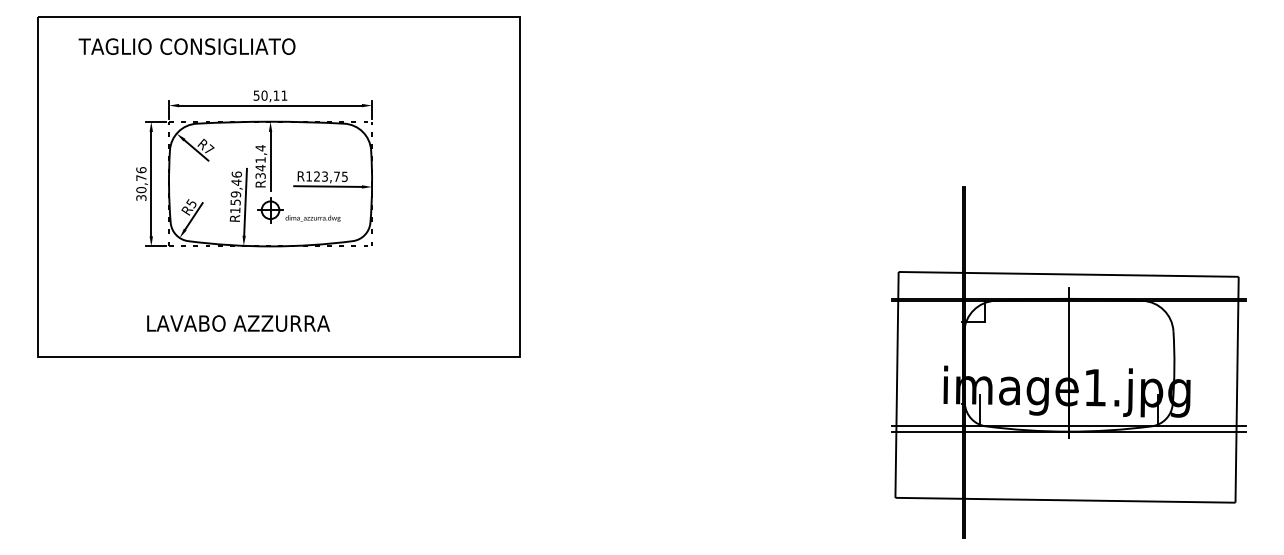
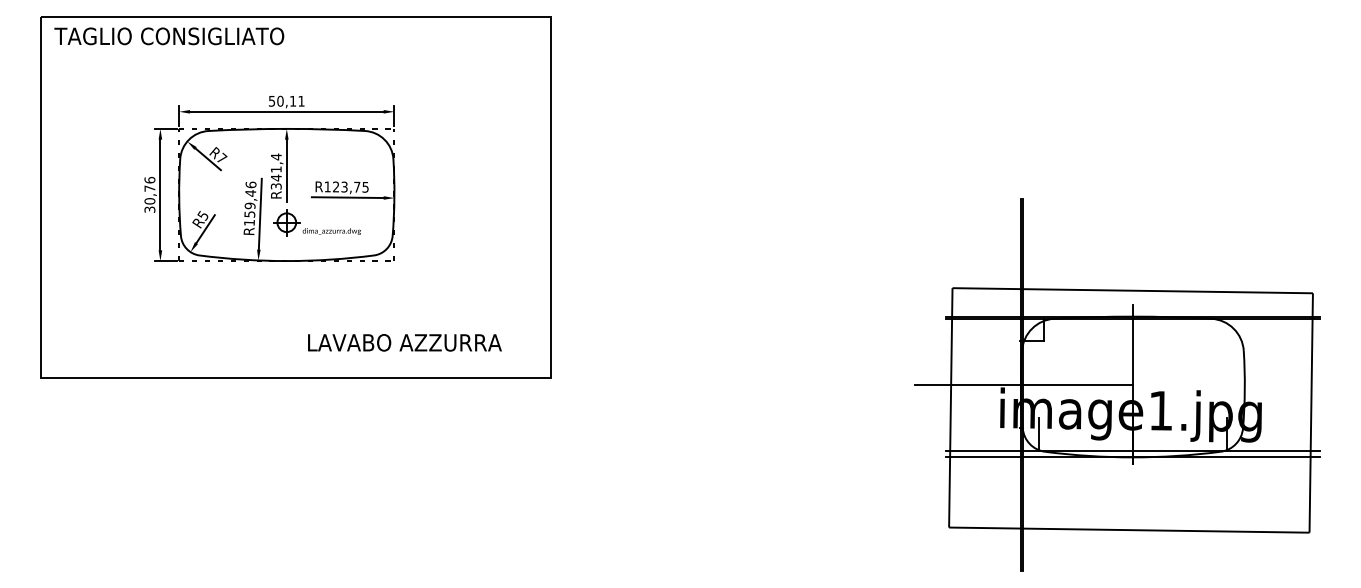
text: (187, 46) -> (169, 36), moved
text: (238, 323) -> (404, 342), moved
line: (965, 362) -> (1023, 384), added

